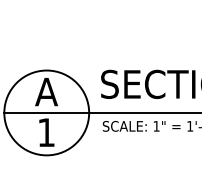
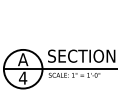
text: (45, 131) -> (22, 77), 1 -> 4

